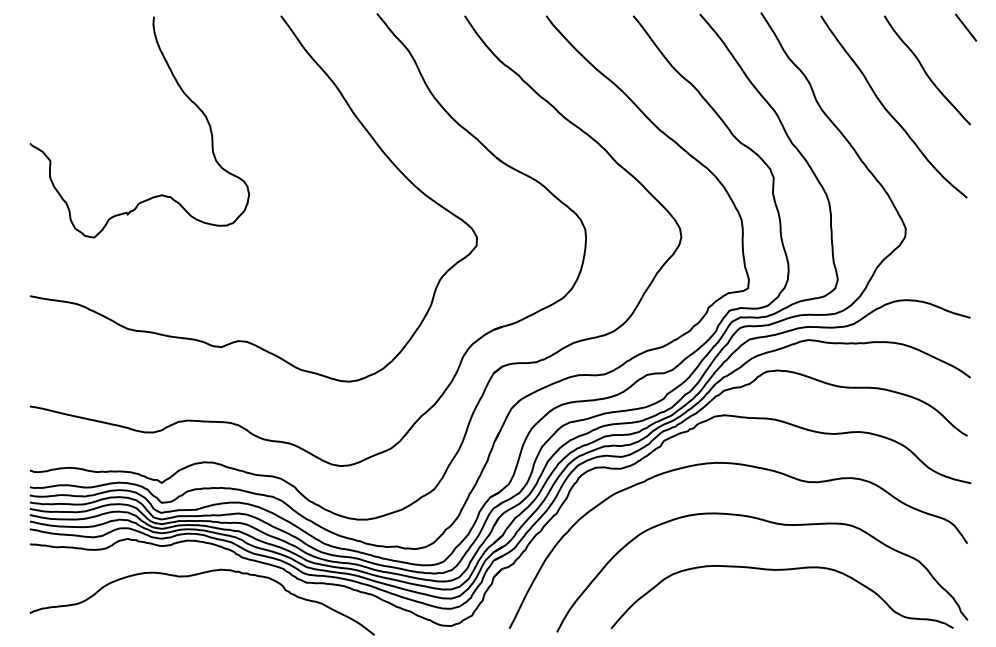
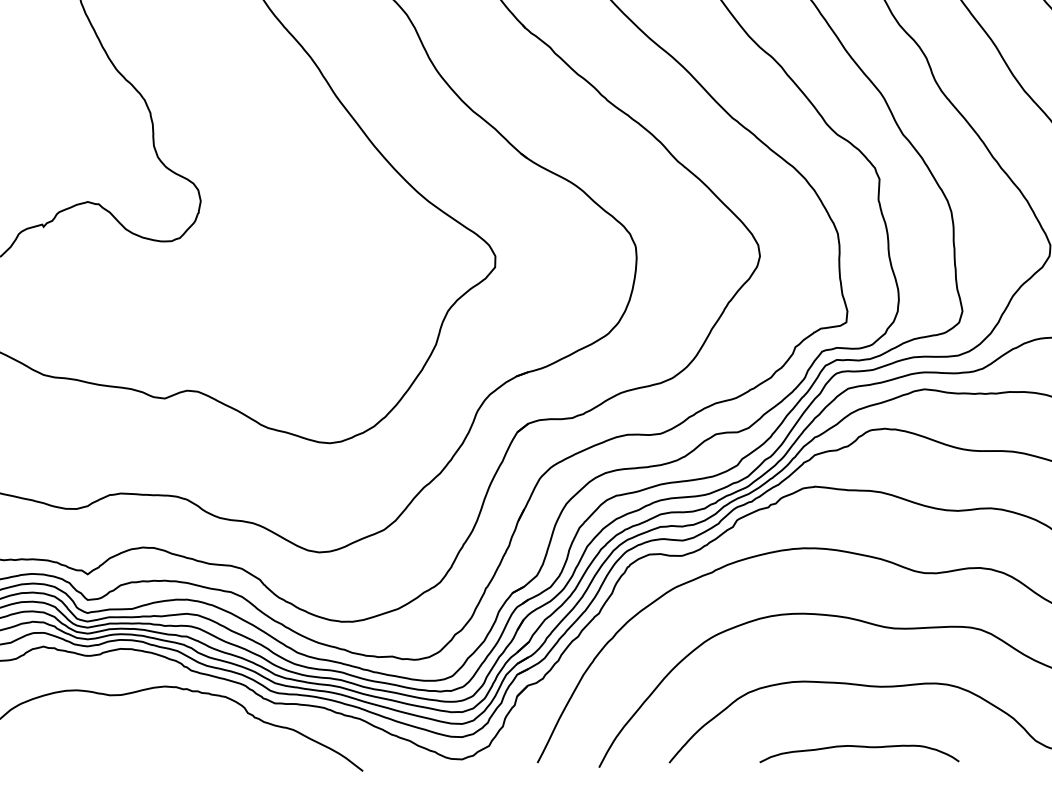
curve: (760, 617) -> (862, 748), added

